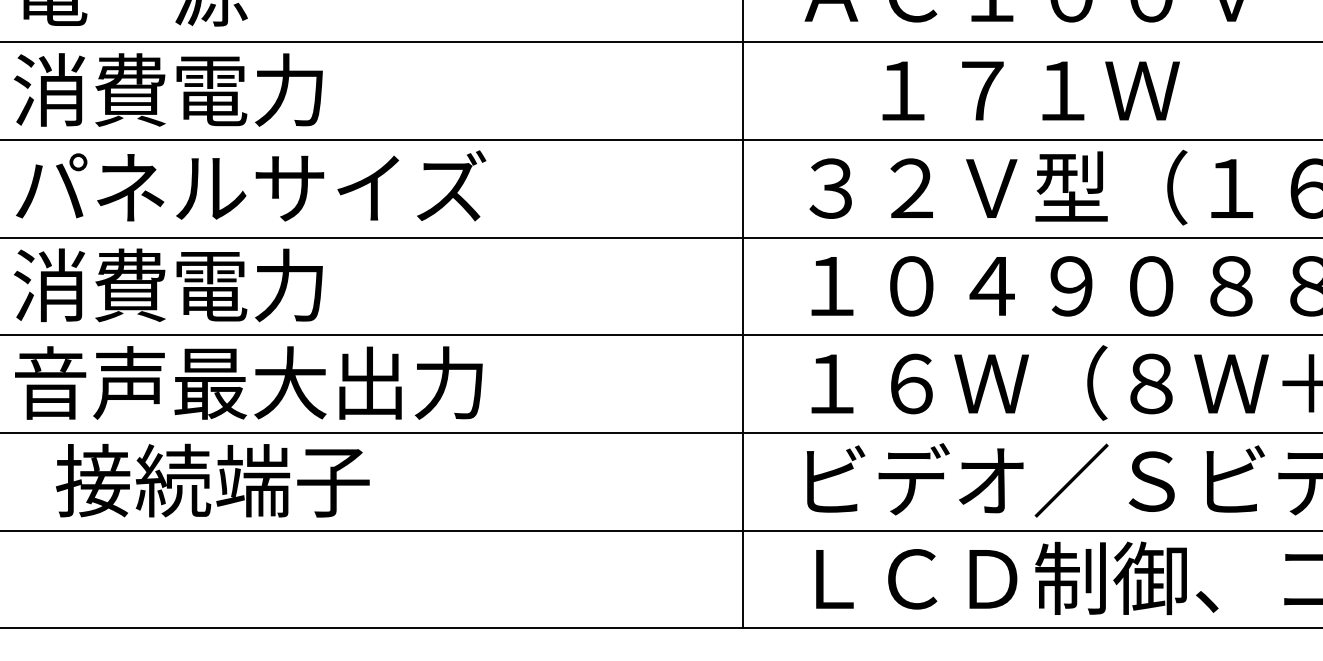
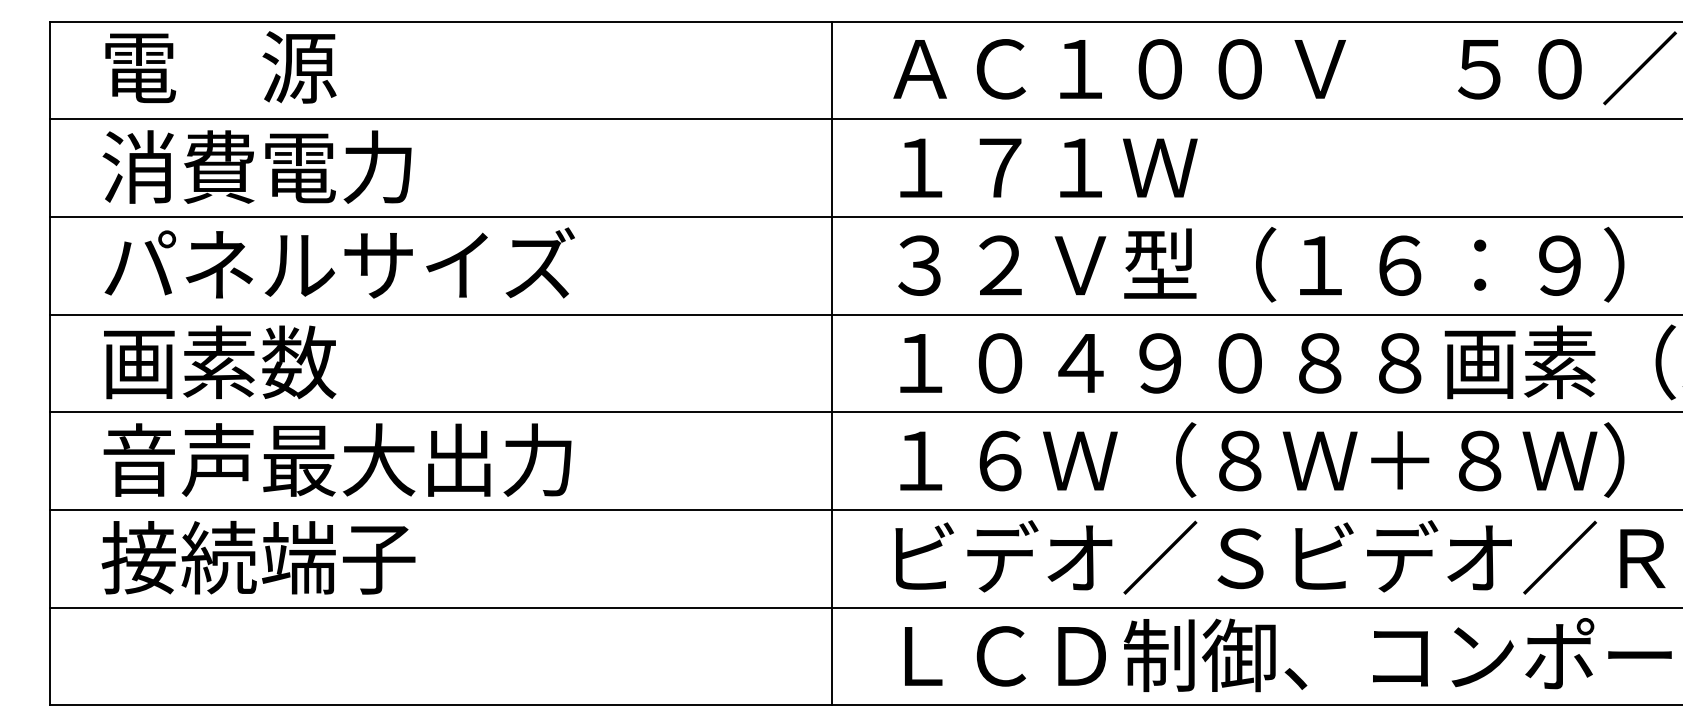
text: (1030, 90) -> (1048, 167), moved
text: (167, 285) -> (256, 362), 消費電力 -> 画素数
text: (212, 480) -> (258, 557), moved

